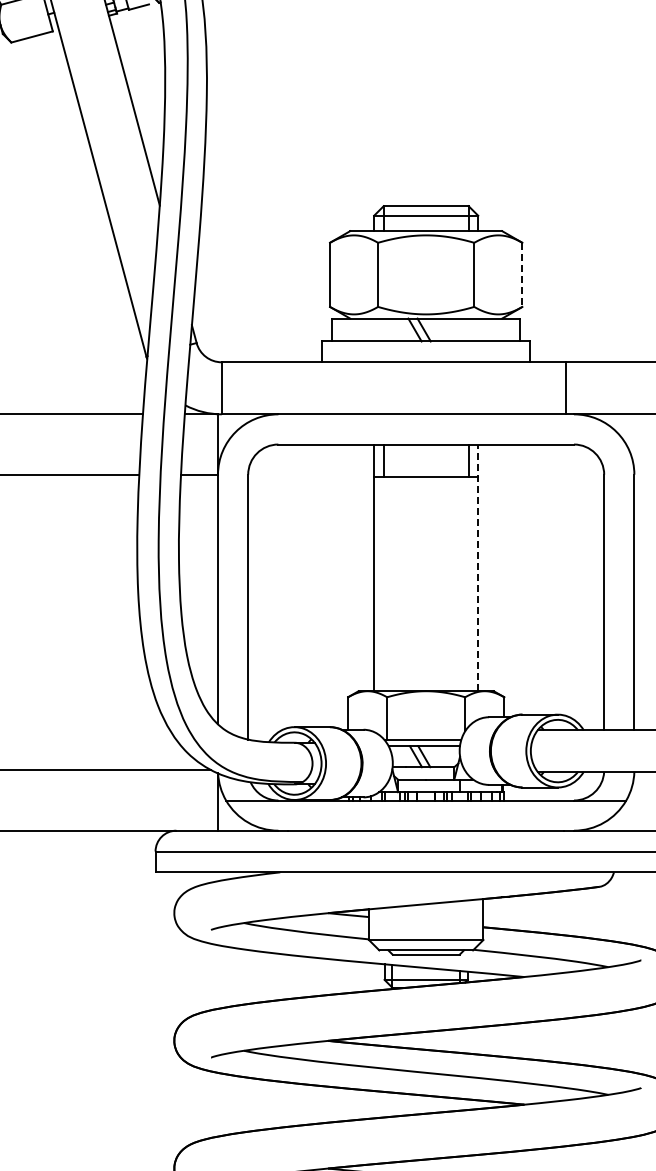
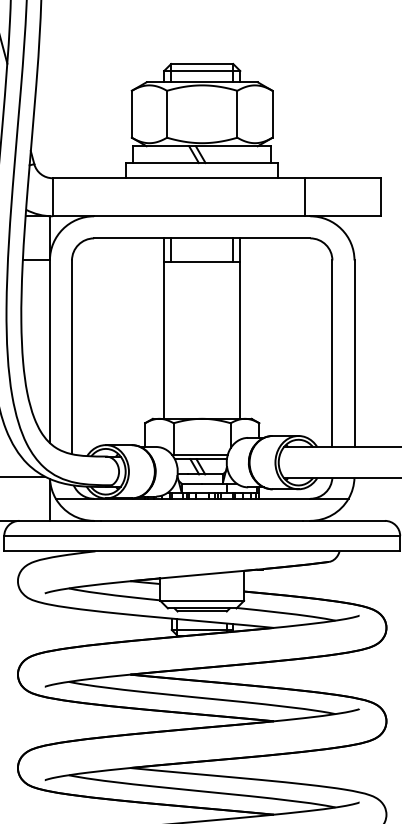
line: (522, 275) -> (272, 114), dashed -> solid
line: (478, 567) -> (240, 328), dashed -> solid

